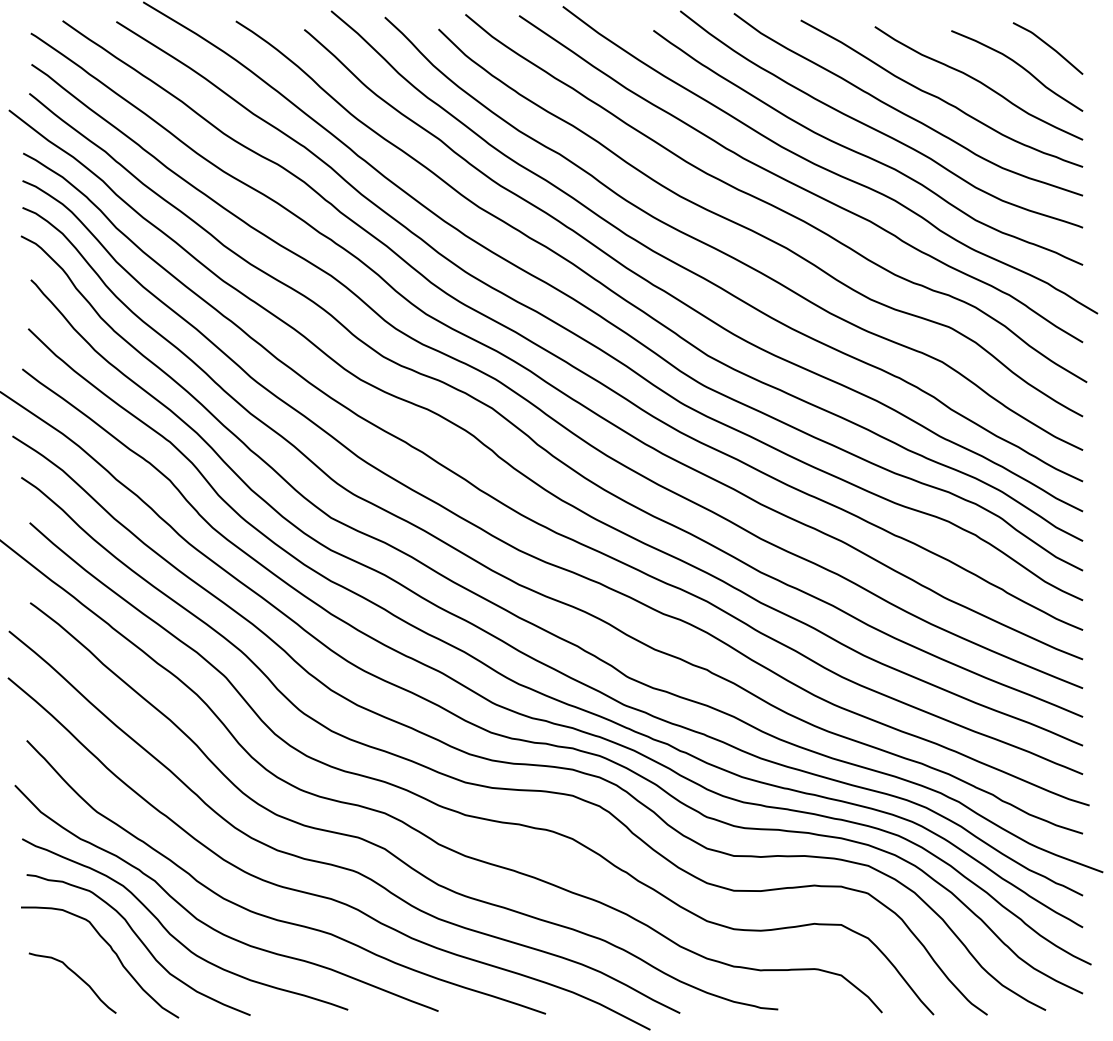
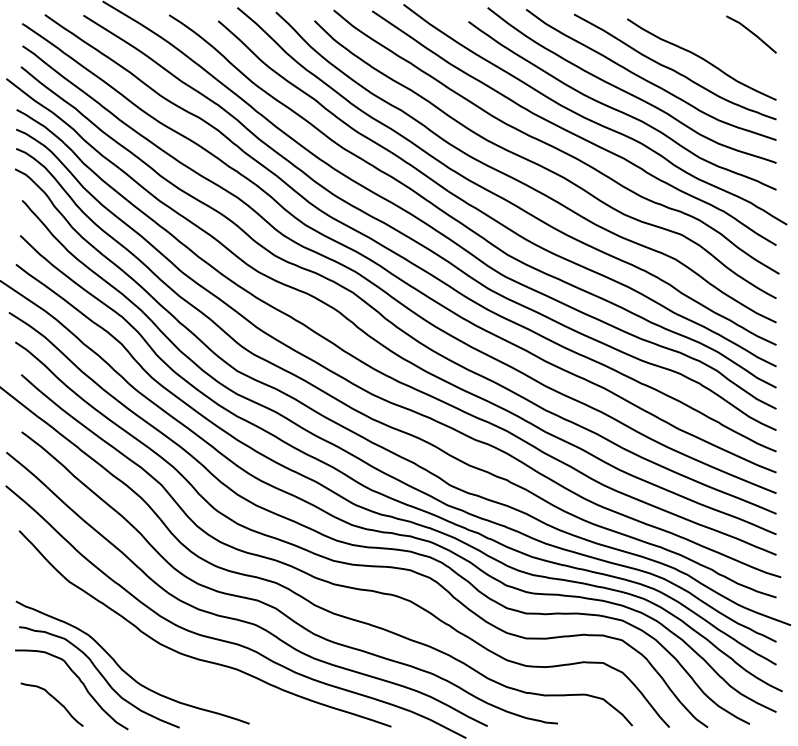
curve: (1018, 66) -> (730, 47), removed
curve: (211, 925) -> (151, 663), removed

